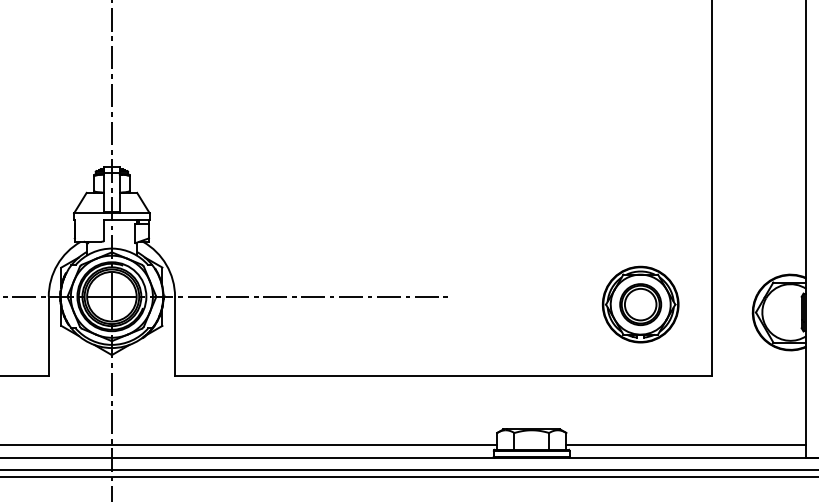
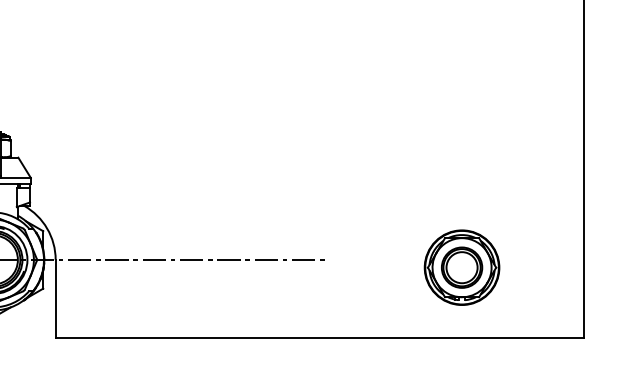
part: (640, 304) -> (461, 267), moved

